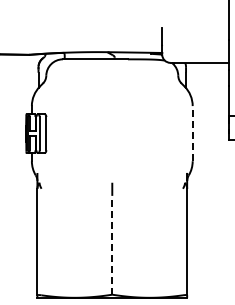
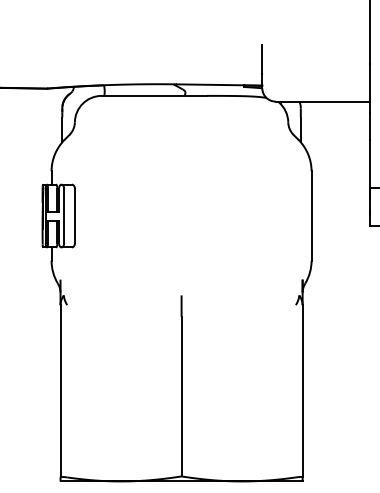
line: (192, 133) -> (311, 215), dashed -> solid
line: (112, 244) -> (181, 395), dashed -> solid

